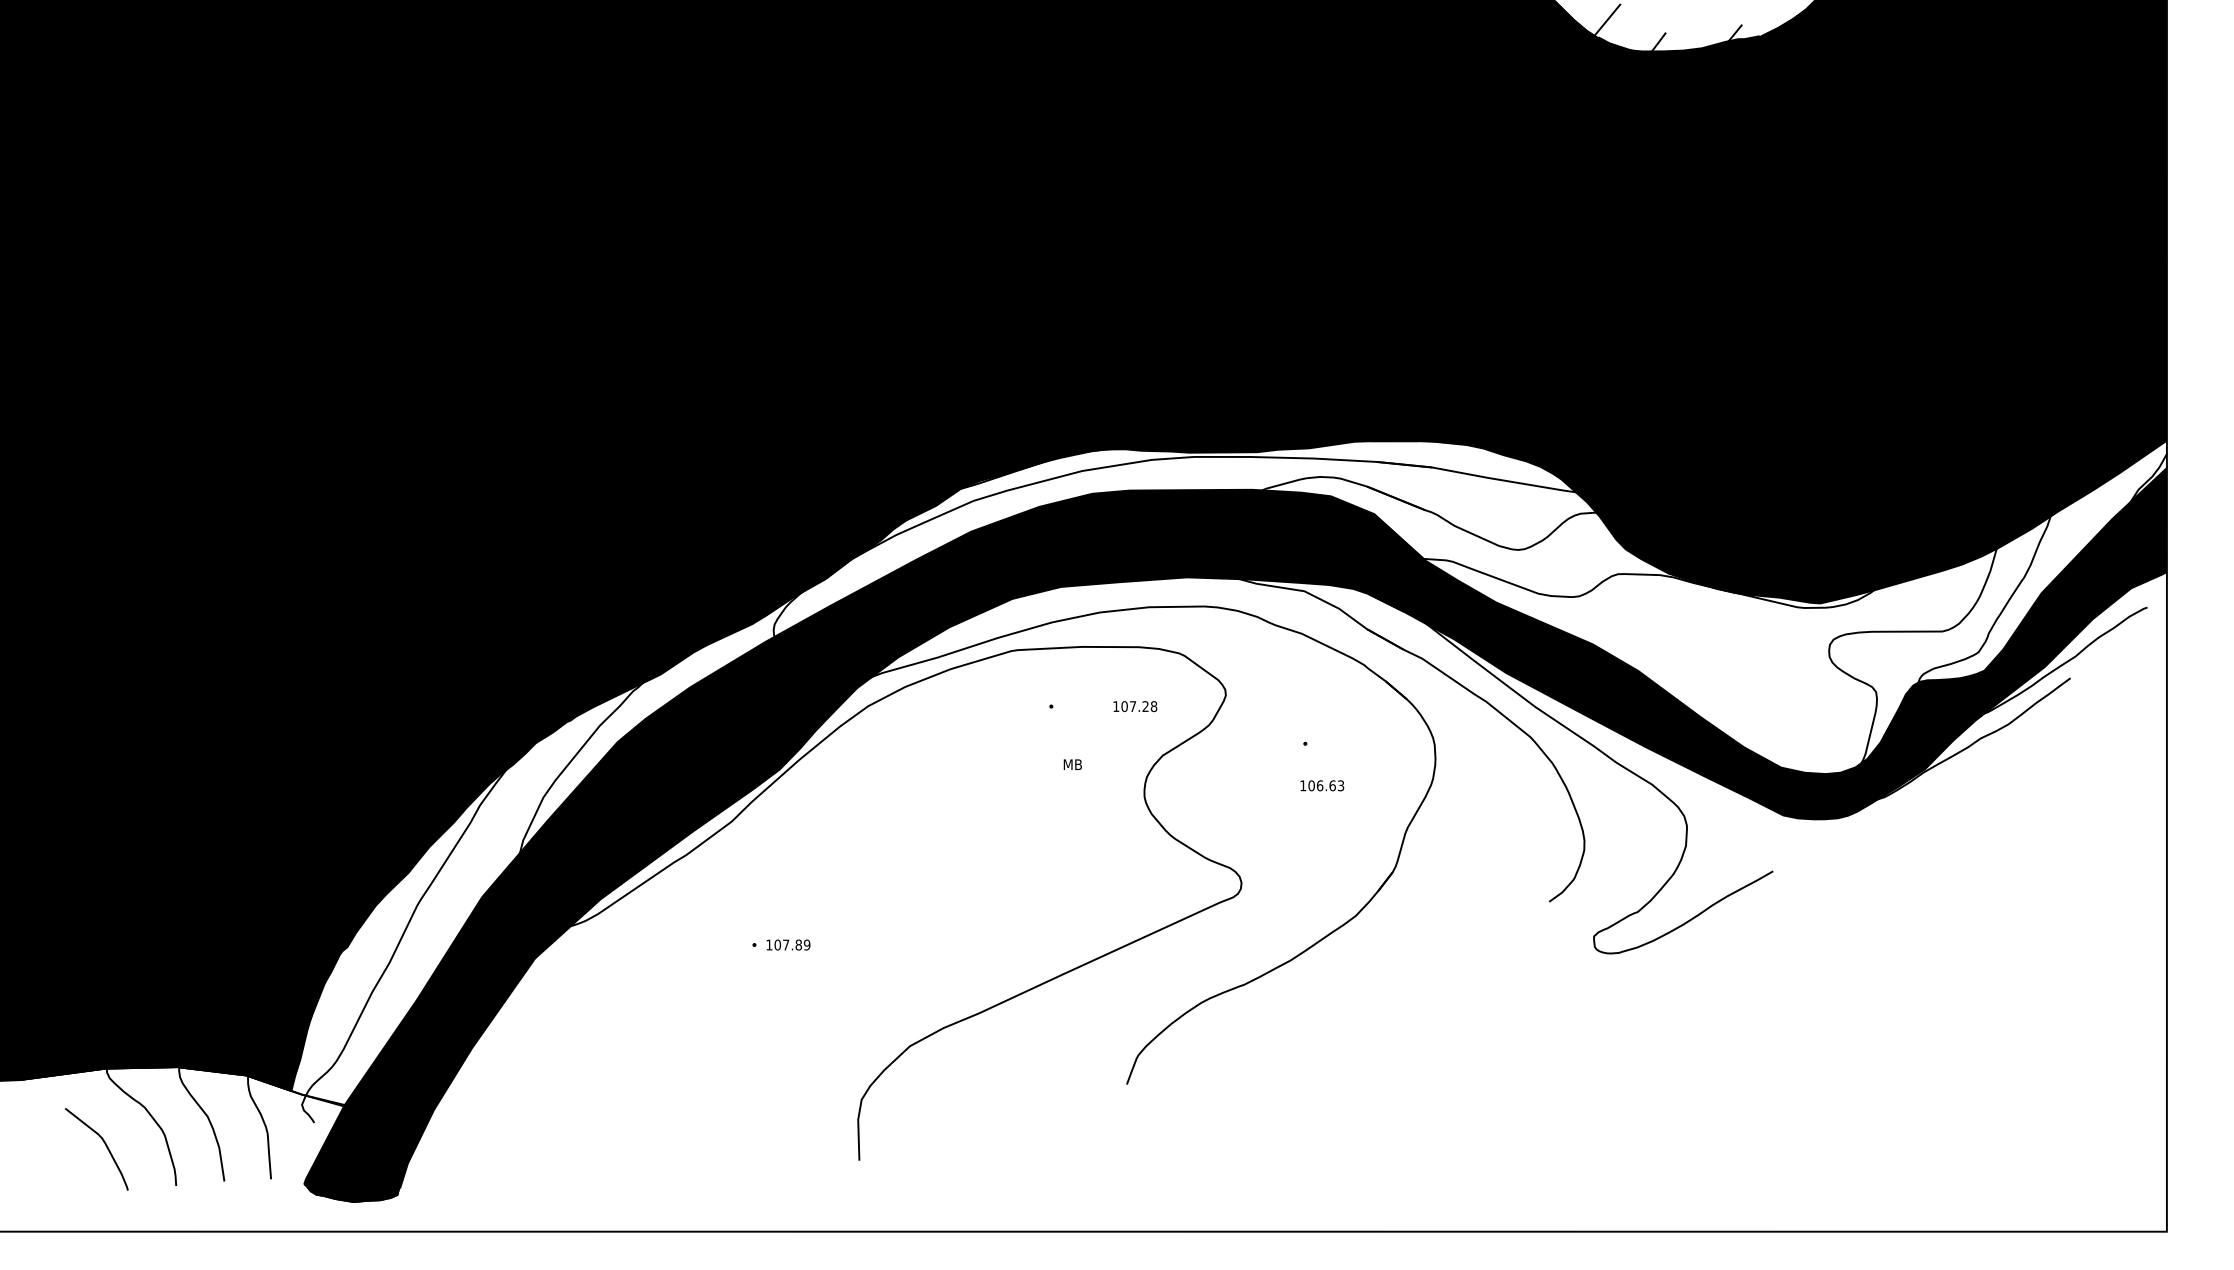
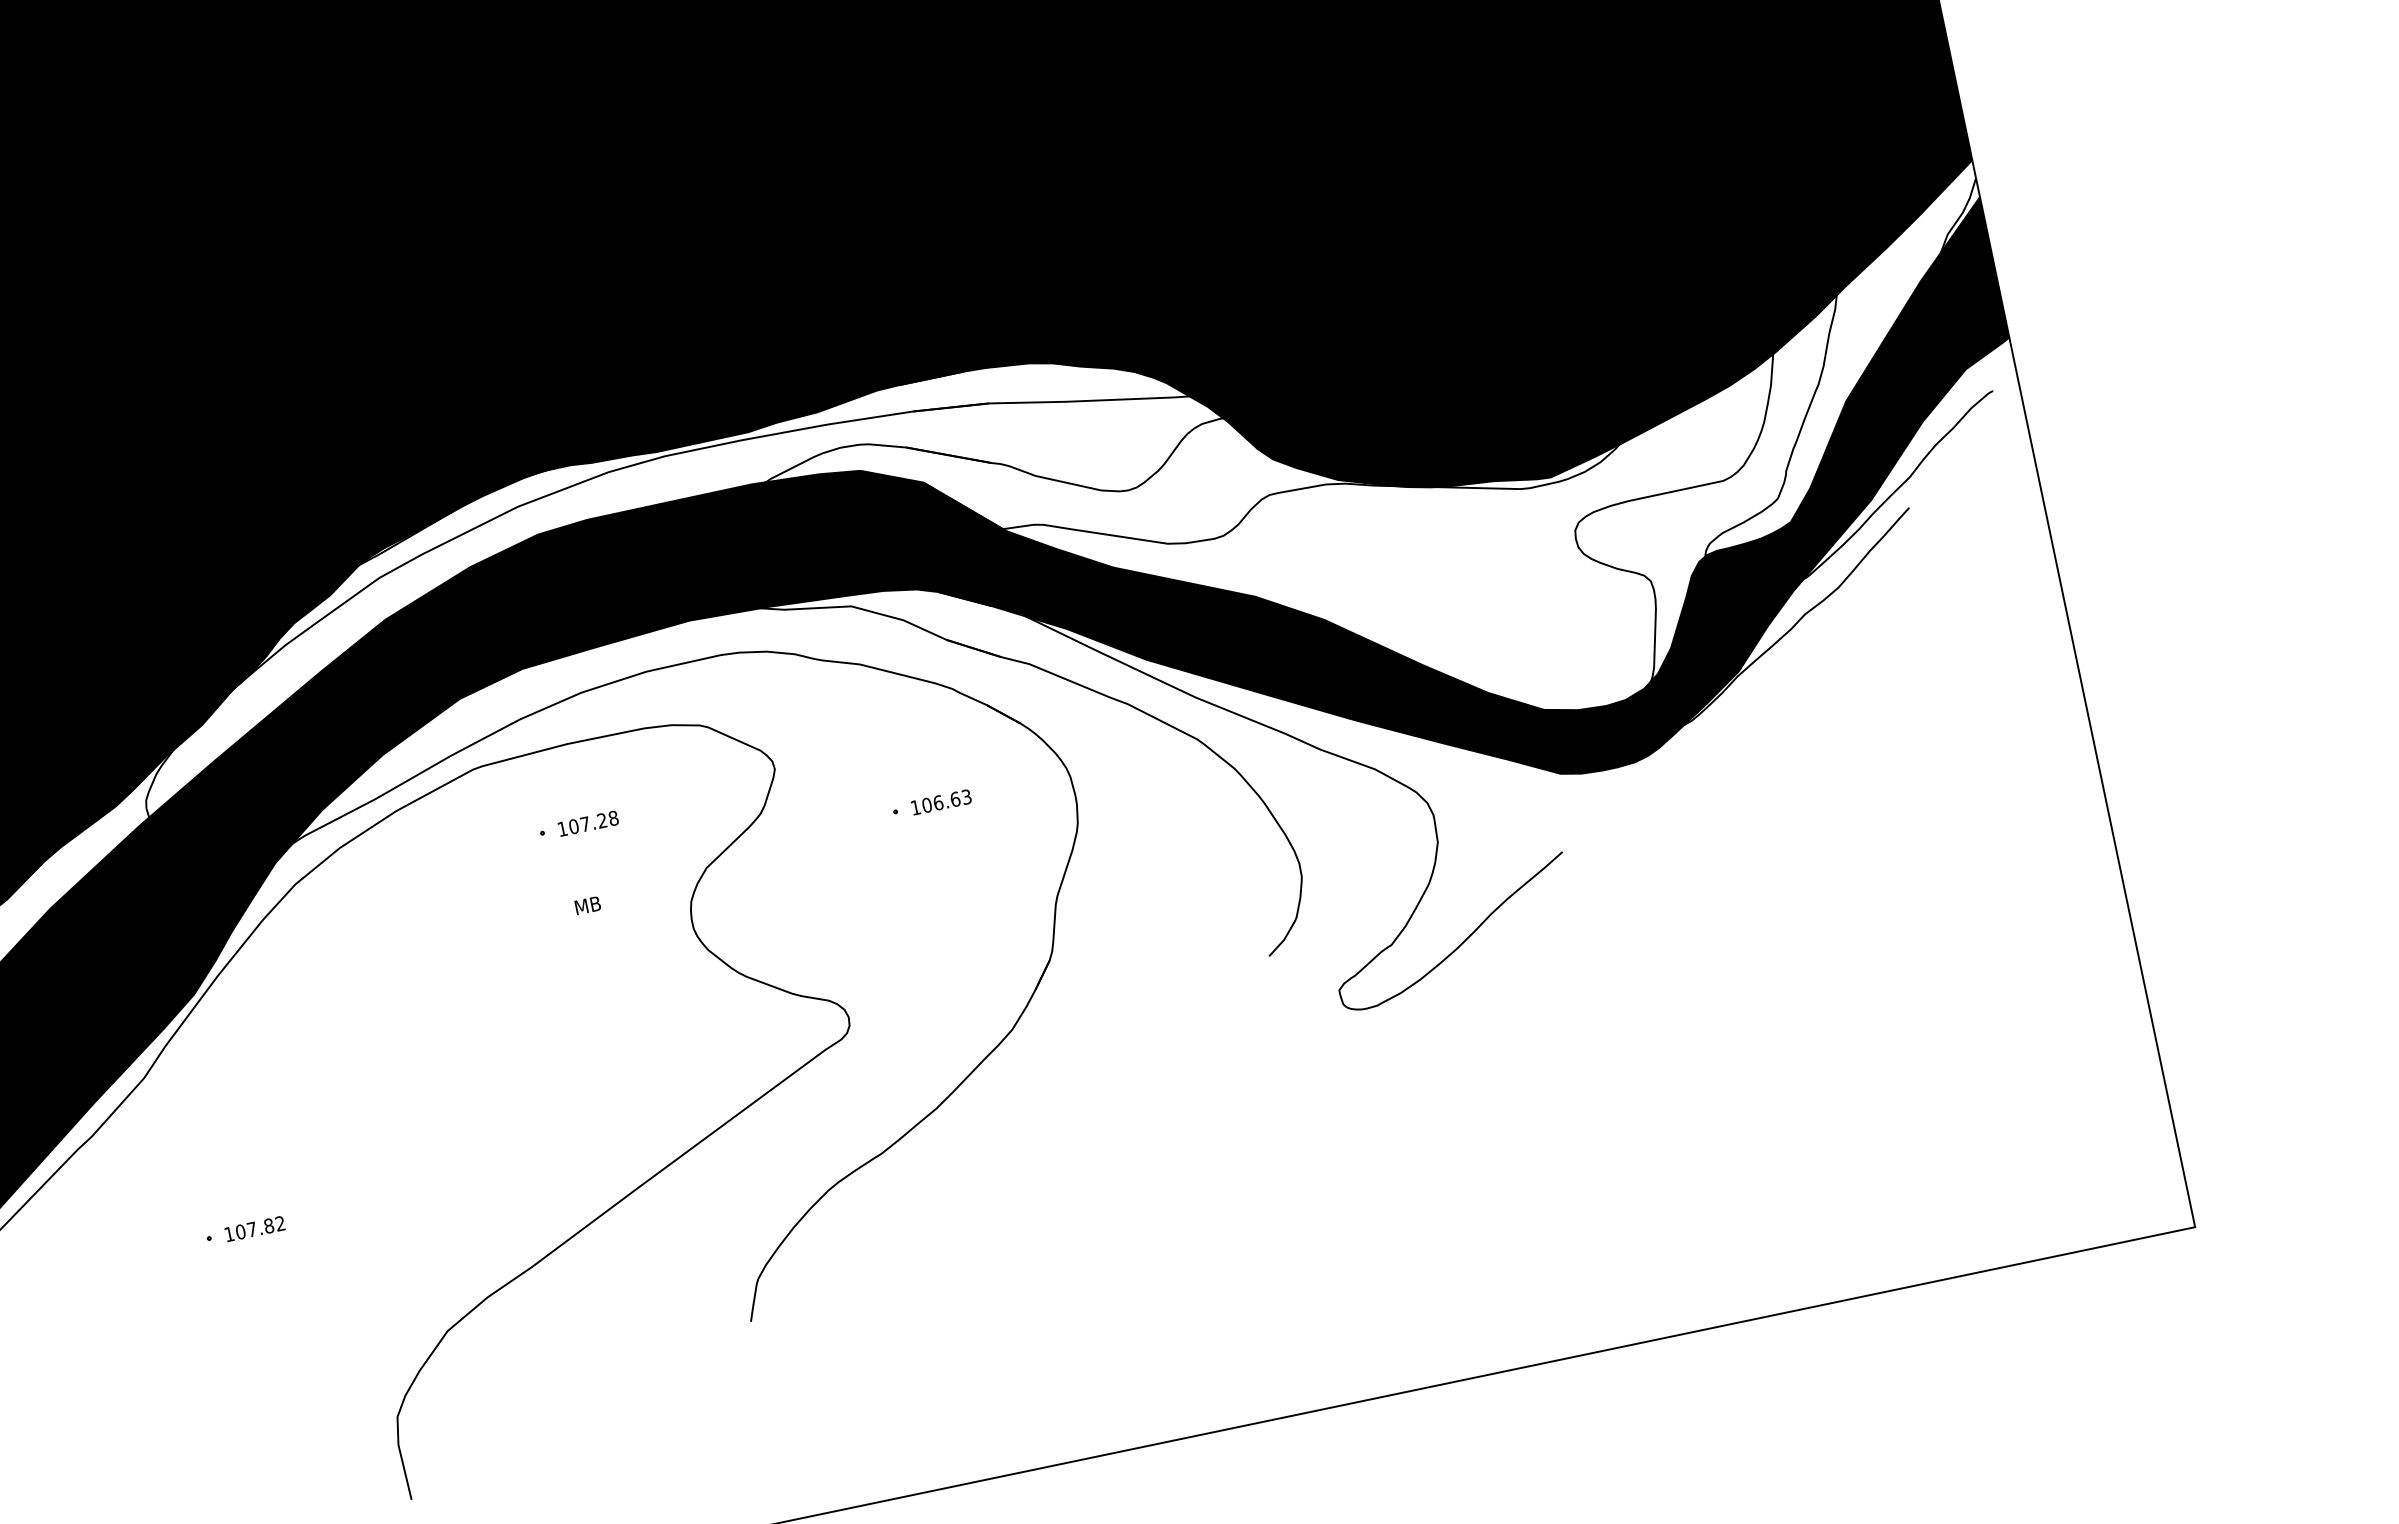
text: (1135, 706) -> (588, 823), moved
text: (1322, 785) -> (941, 801), moved
text: (806, 944) -> (279, 1223), 107.89 -> 107.82

